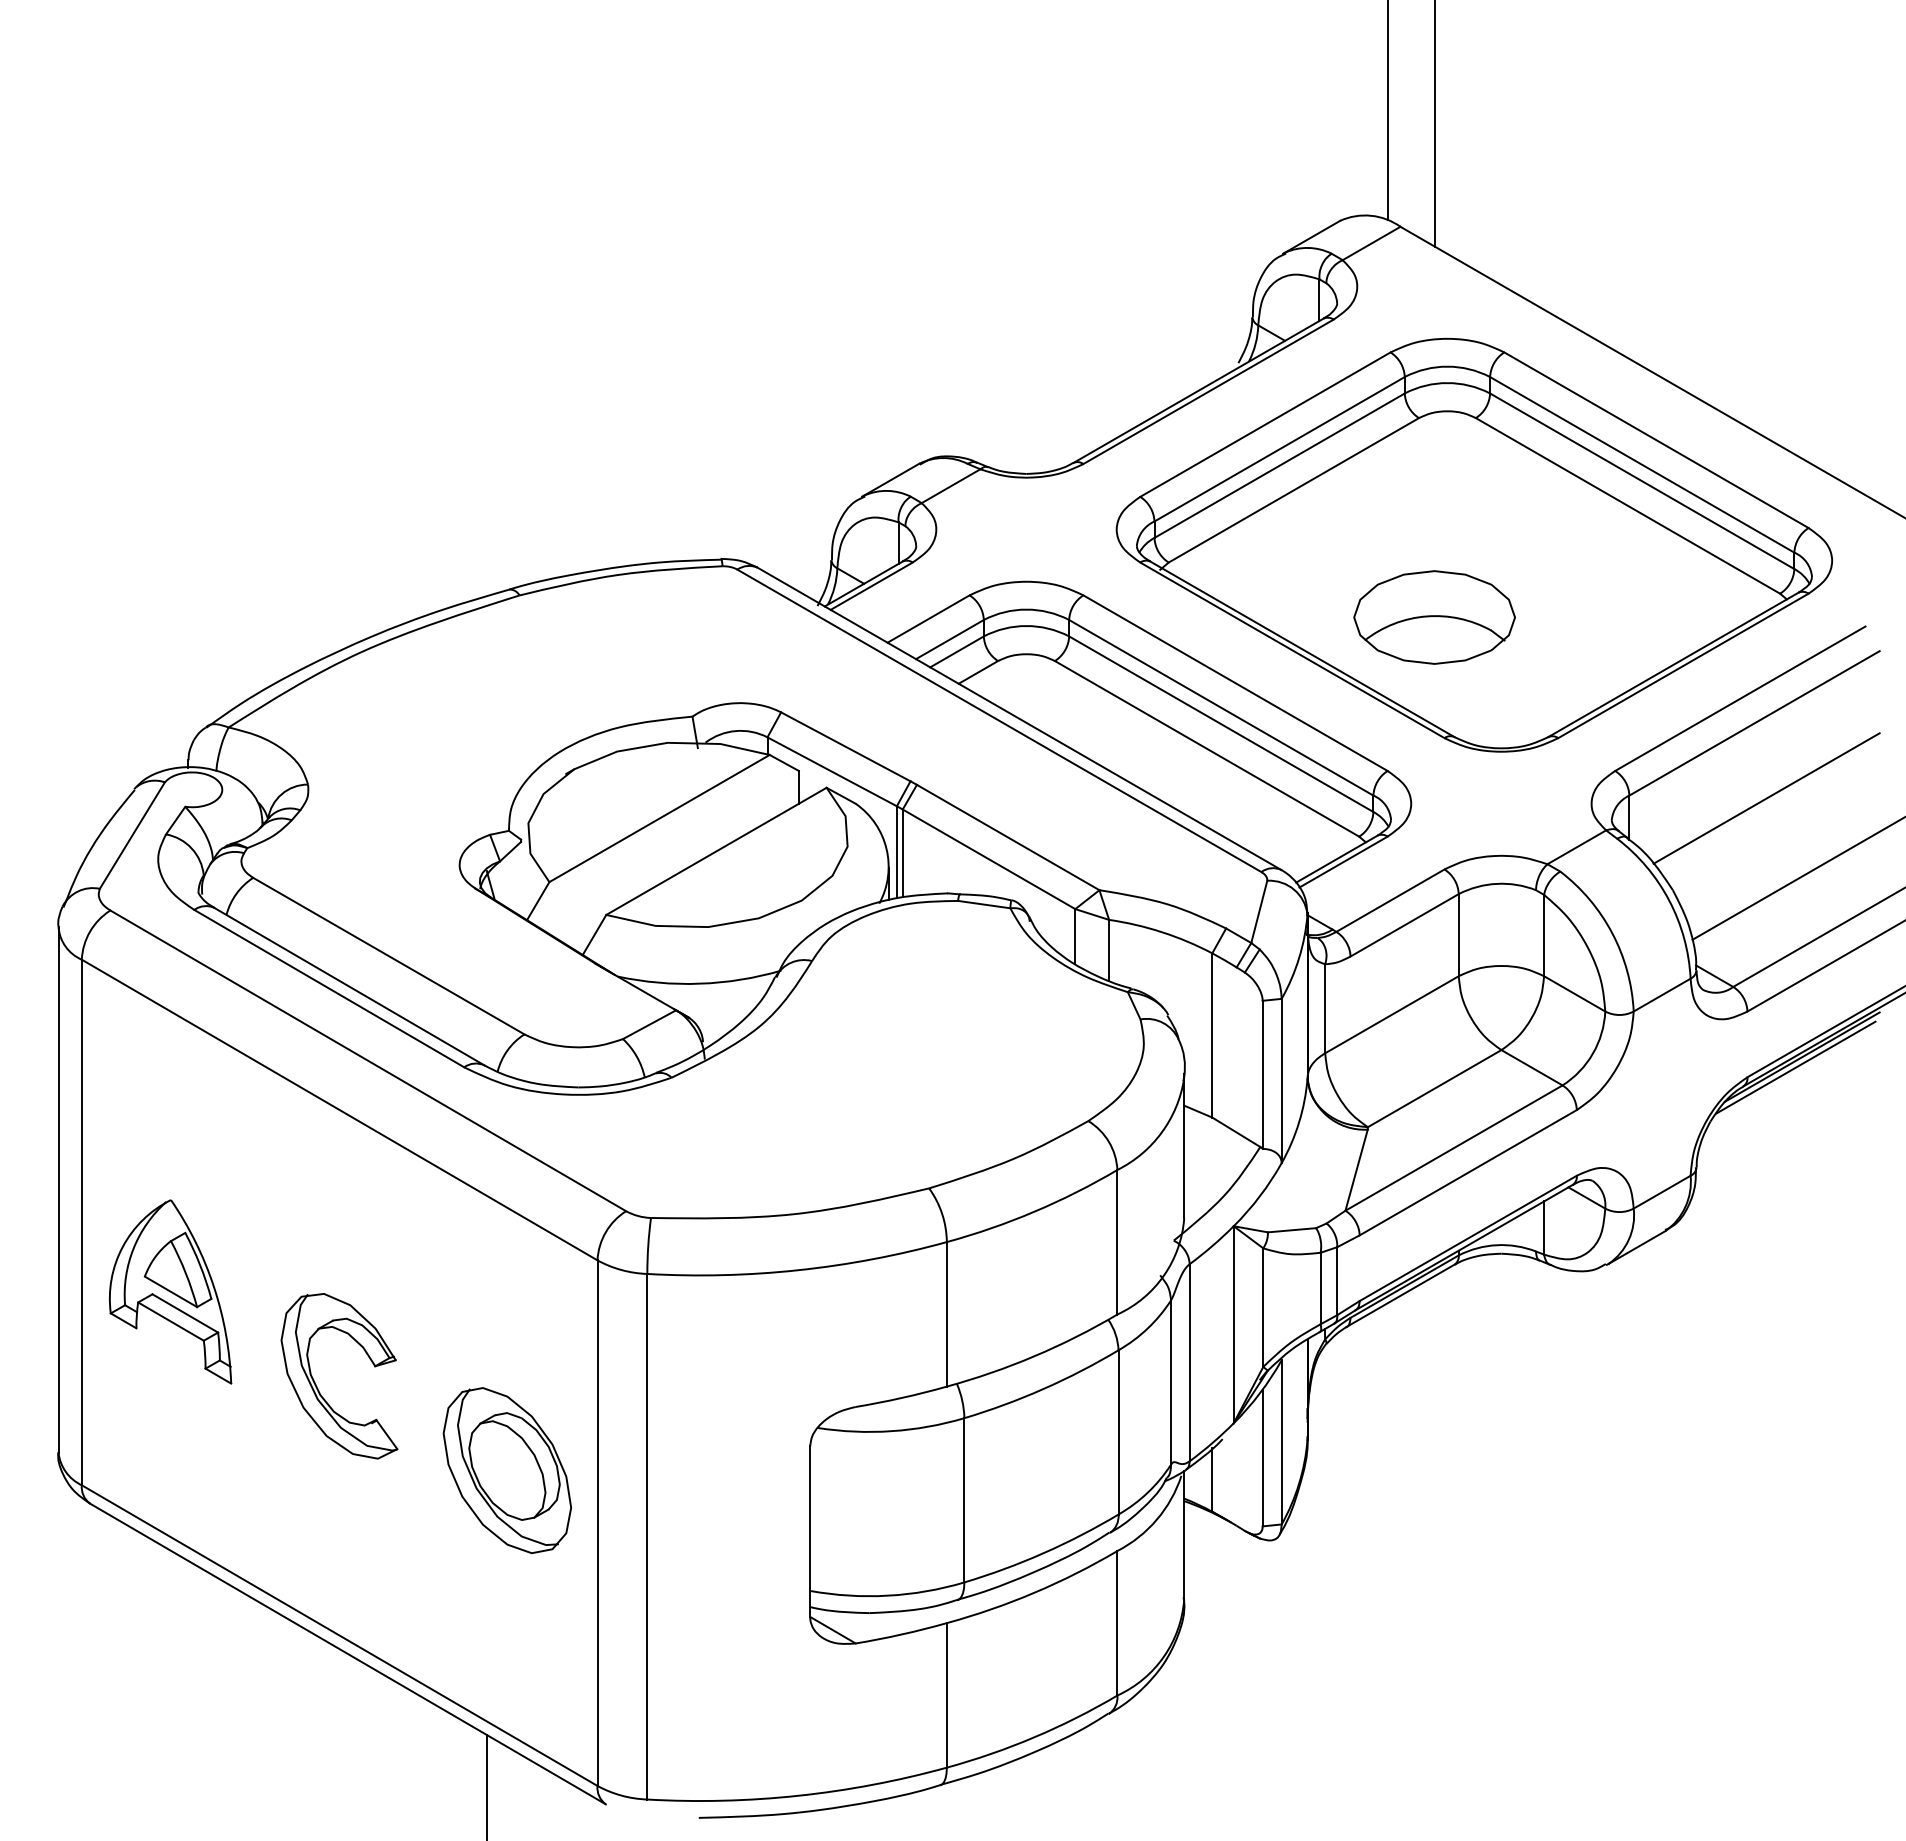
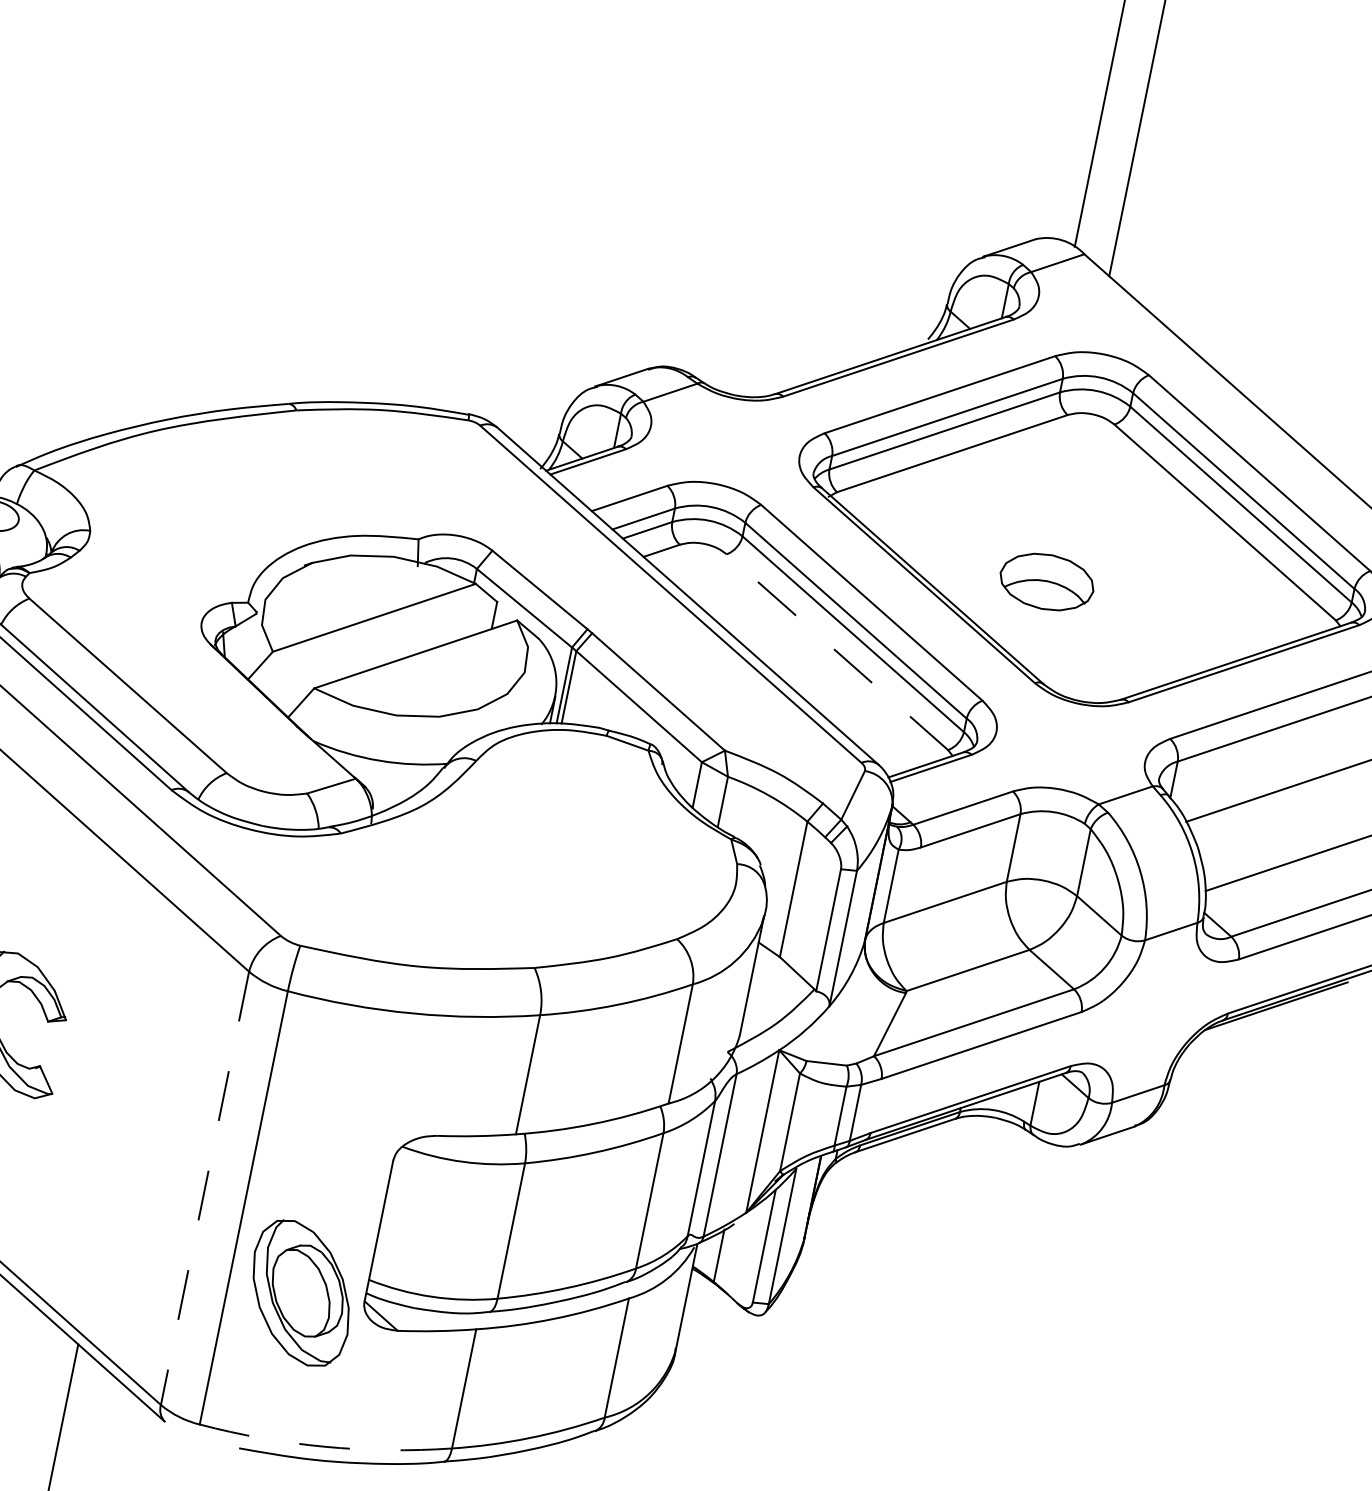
part: (1434, 617) -> (1046, 582), size x0.7
line: (1207, 748) -> (837, 651), solid -> dashed
line: (1795, 1067) -> (1269, 1013), removed
part: (506, 1470) -> (300, 1293), moved
line: (597, 1523) -> (204, 1188), solid -> dashed
arc: (798, 1795) -> (325, 1446), solid -> dashed

